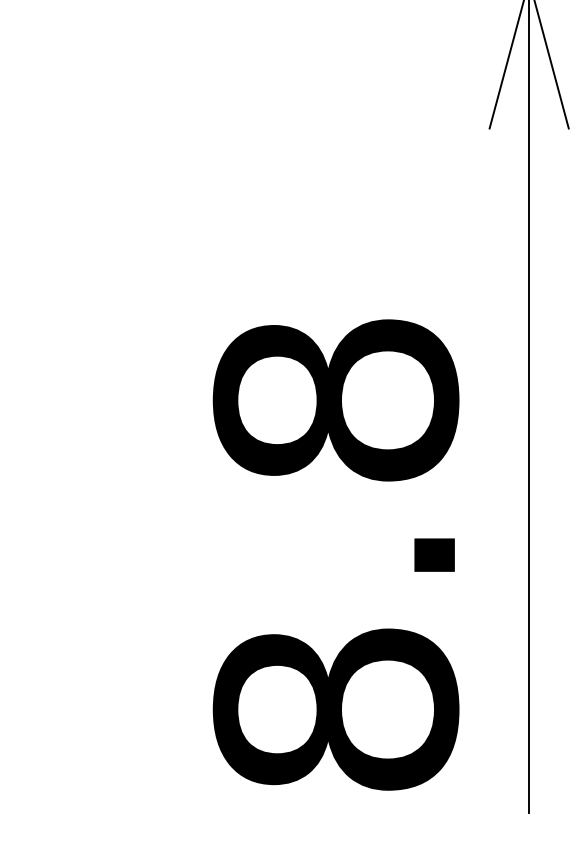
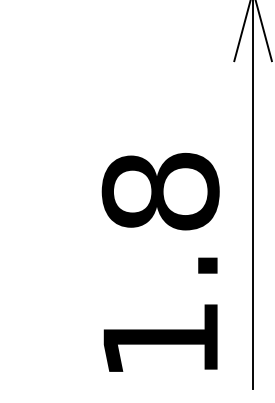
text: (335, 709) -> (160, 339), 8.8 -> 1.8

